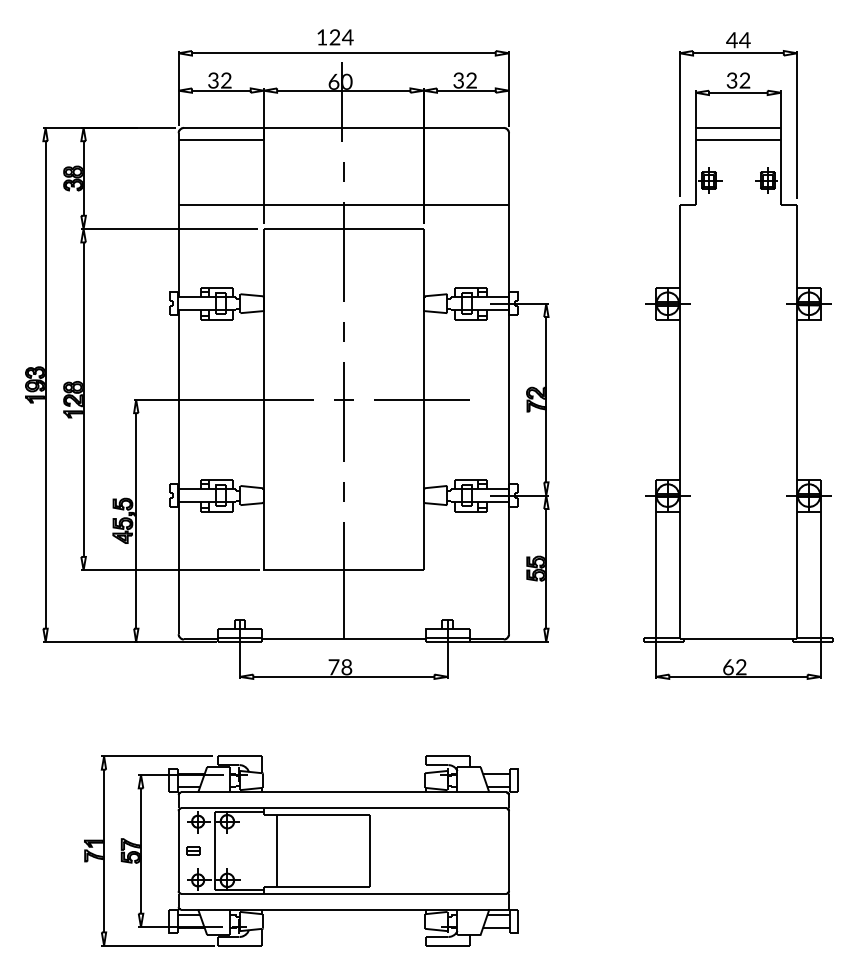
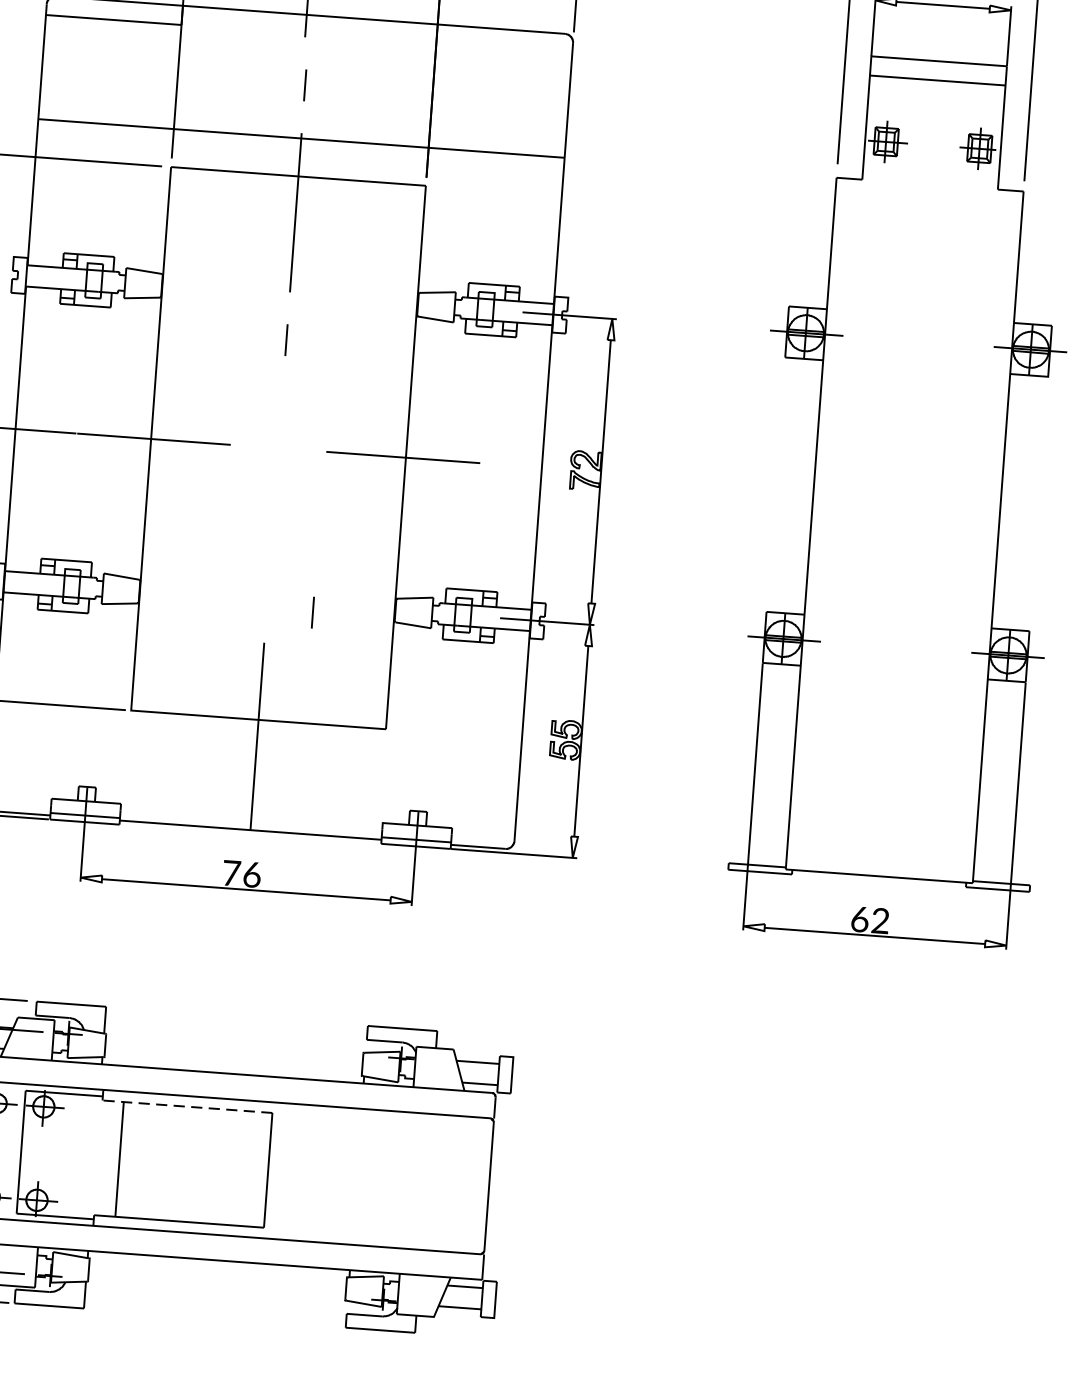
part: (343, 411) -> (276, 466), removed
line: (343, 491) -> (312, 612), moved
text: (346, 666) -> (251, 873), 78 -> 76
line: (316, 815) -> (186, 1107), solid -> dashed

